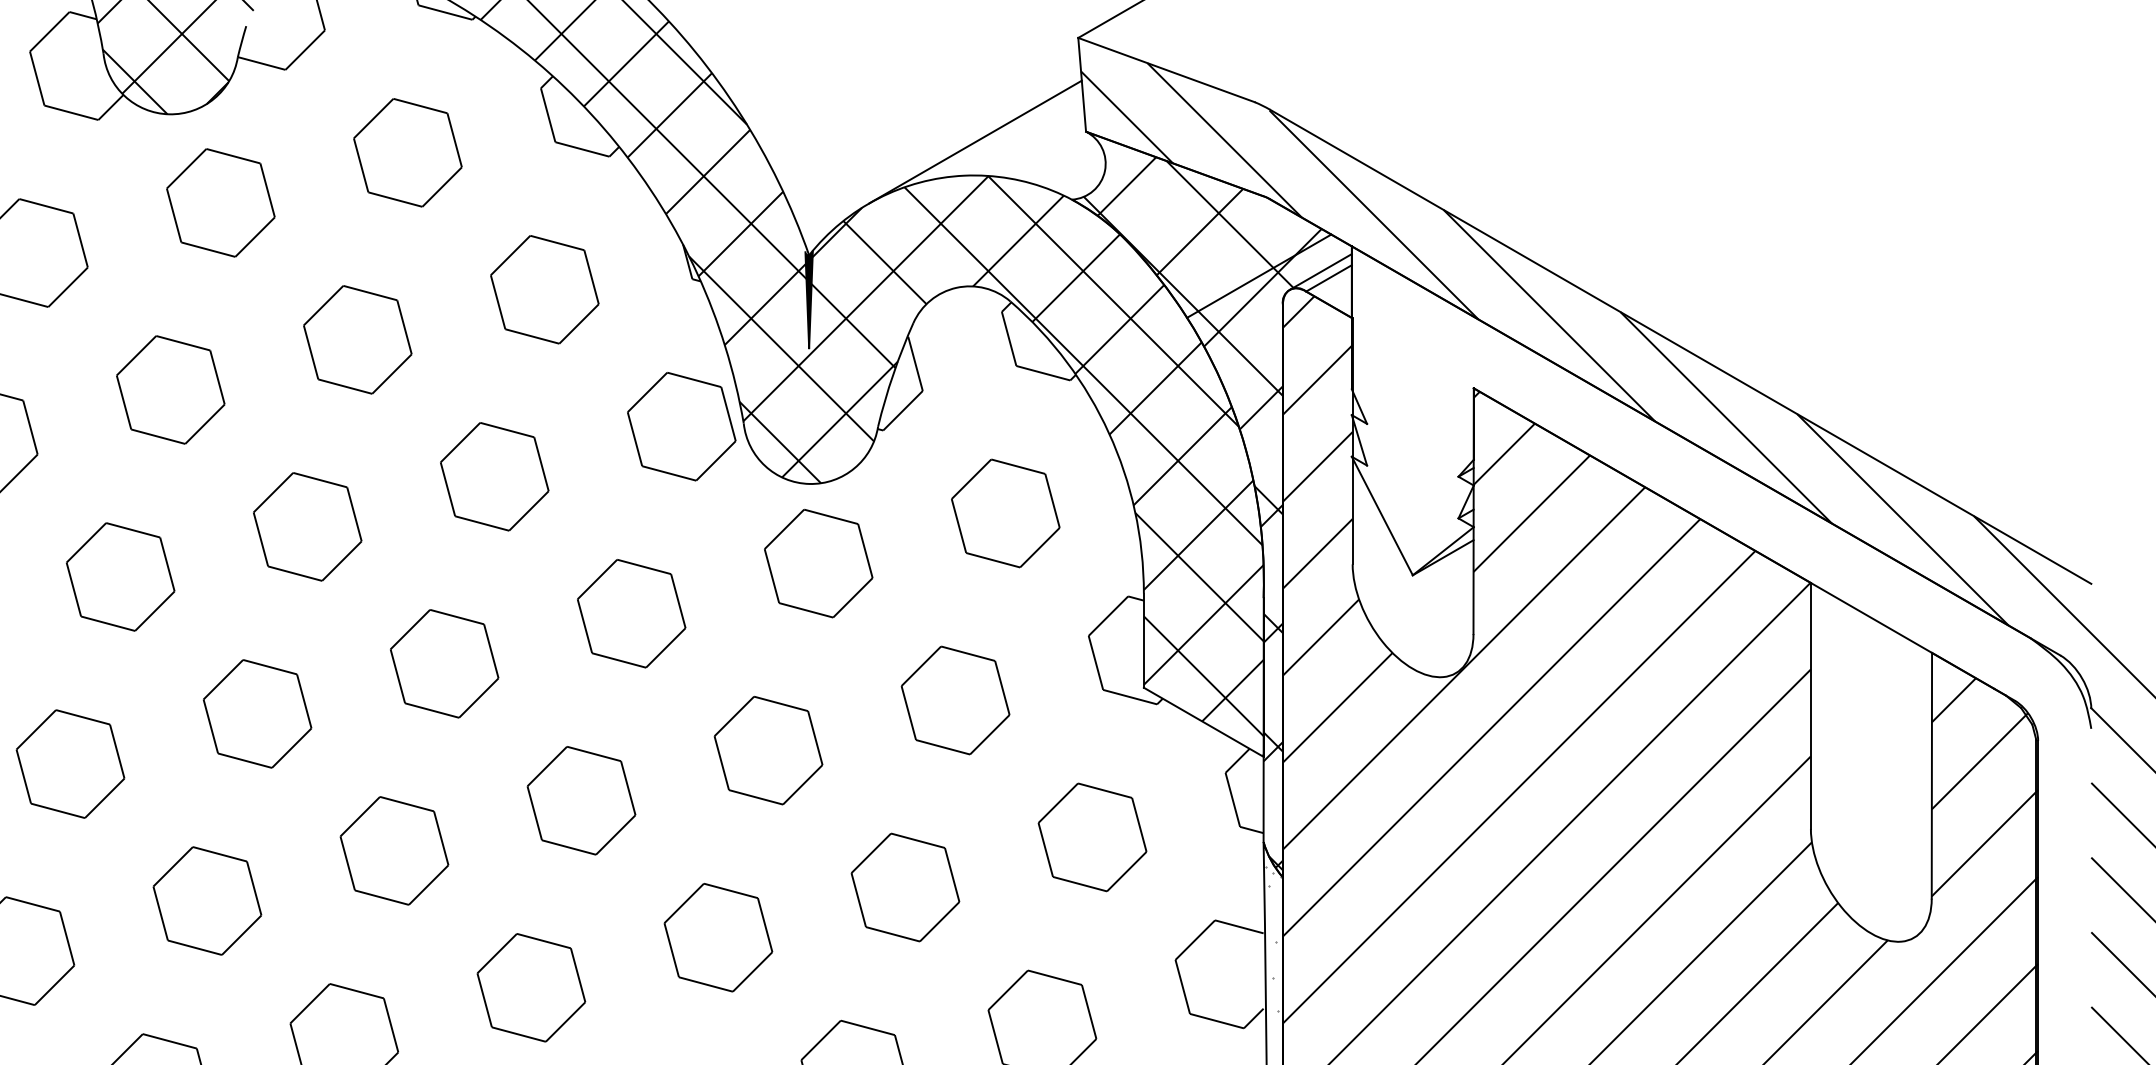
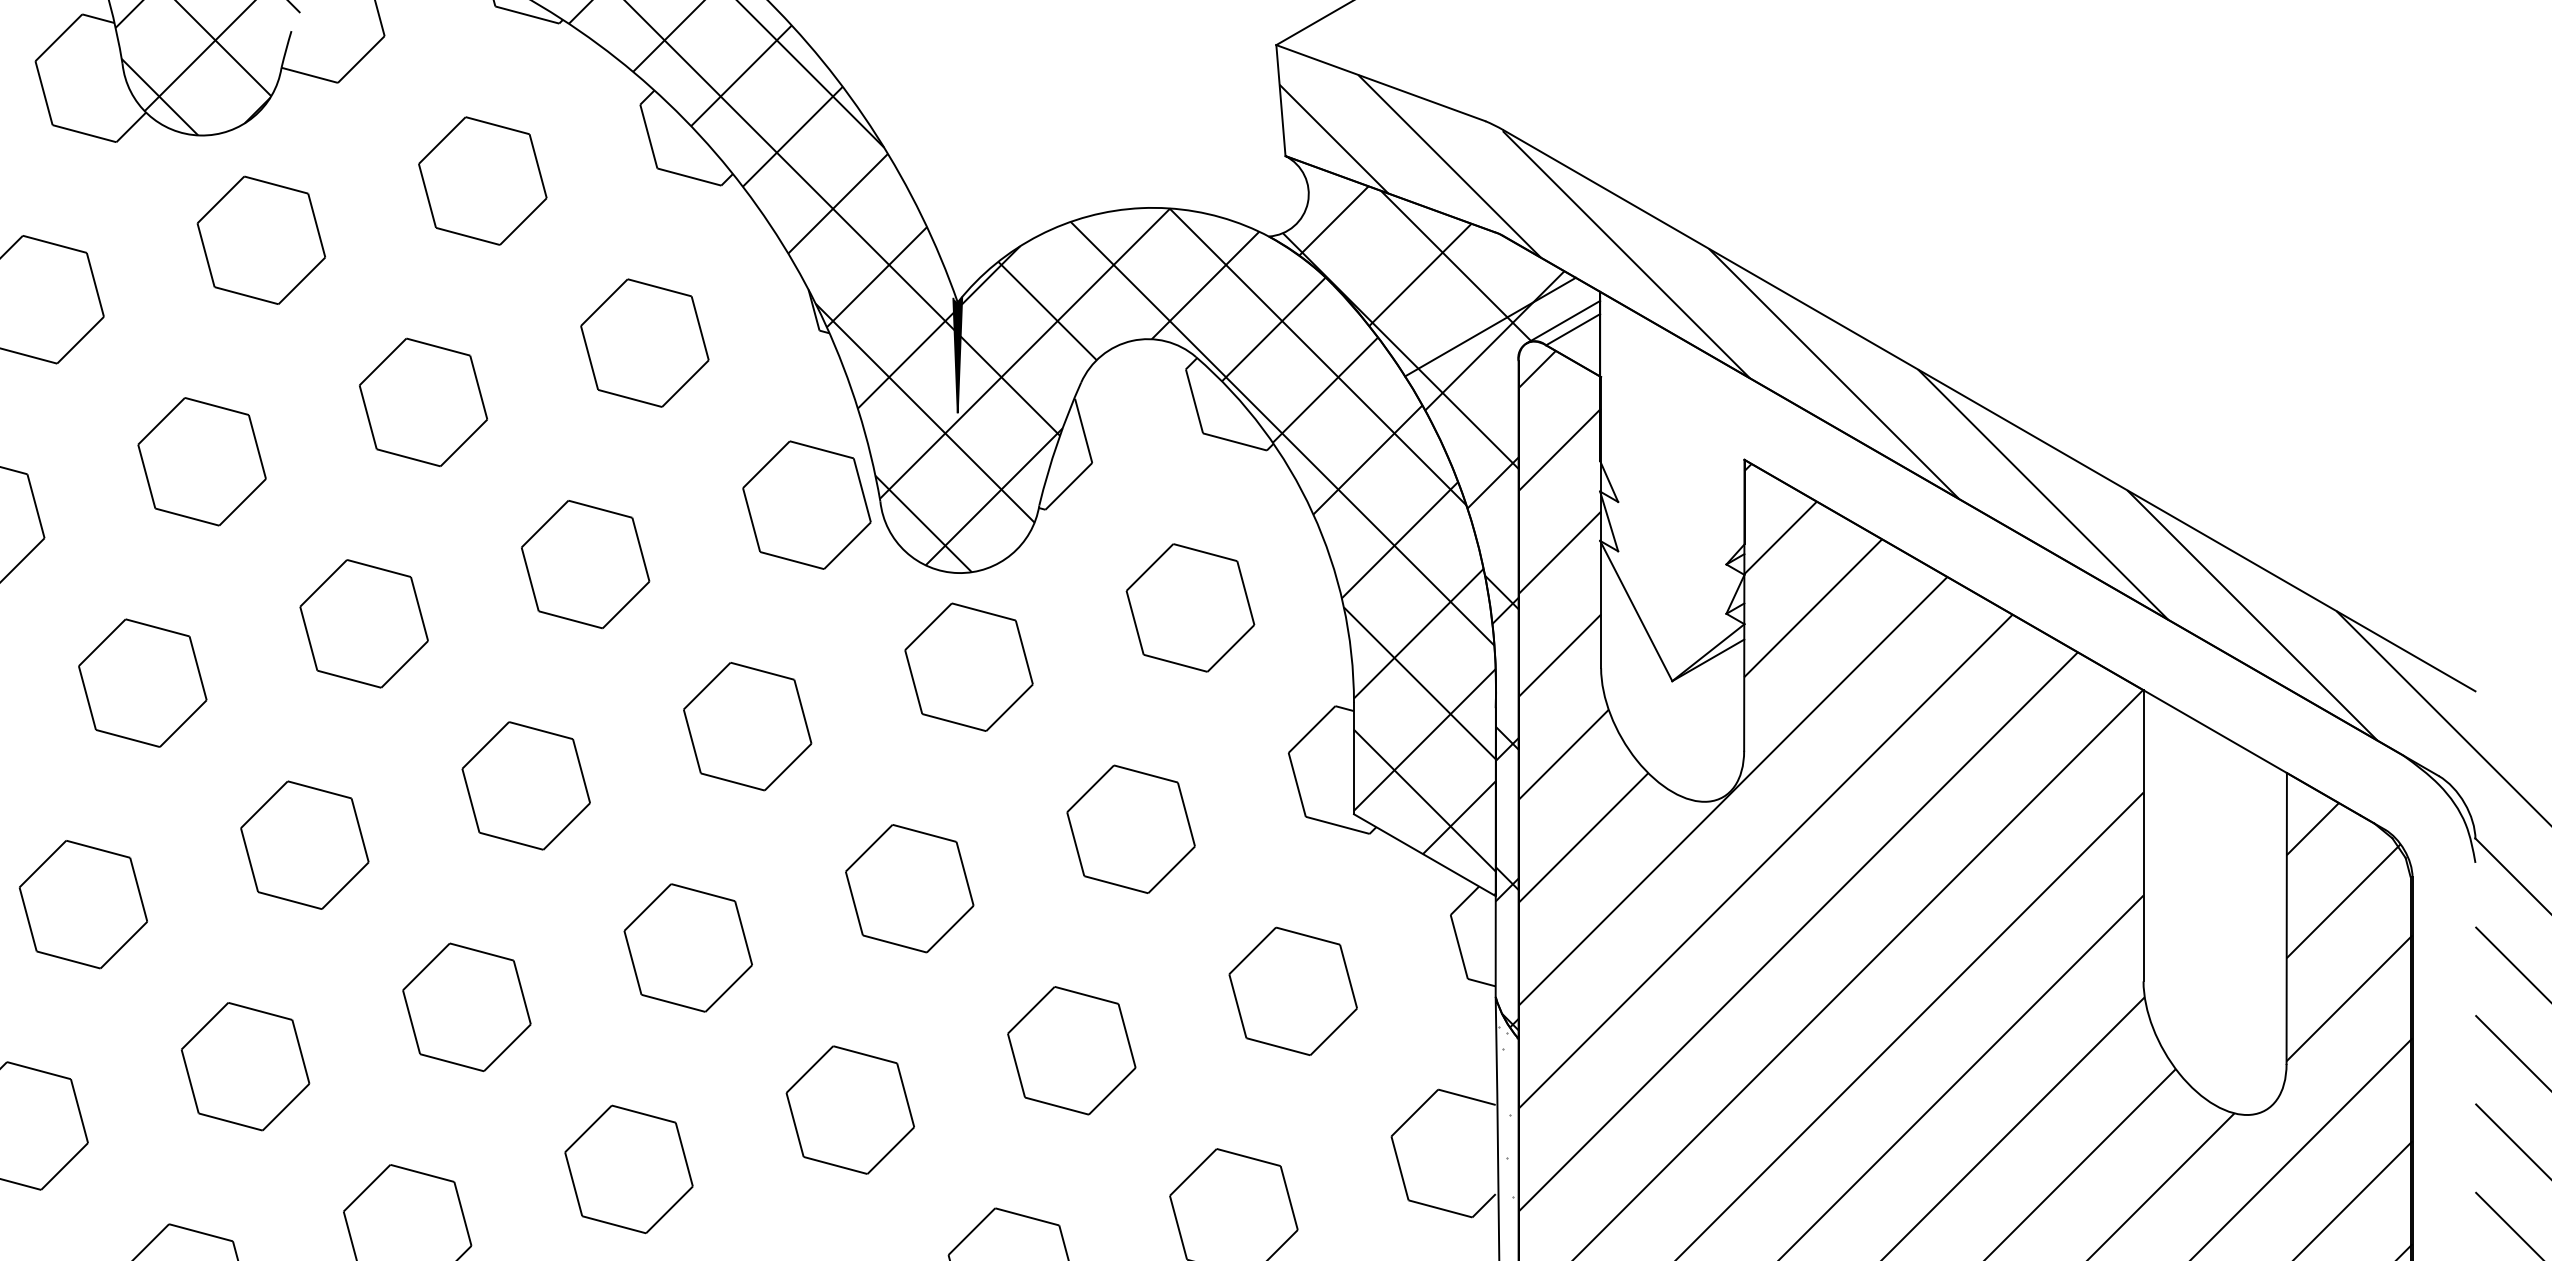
line: (975, 141) -> (1154, 167), removed

